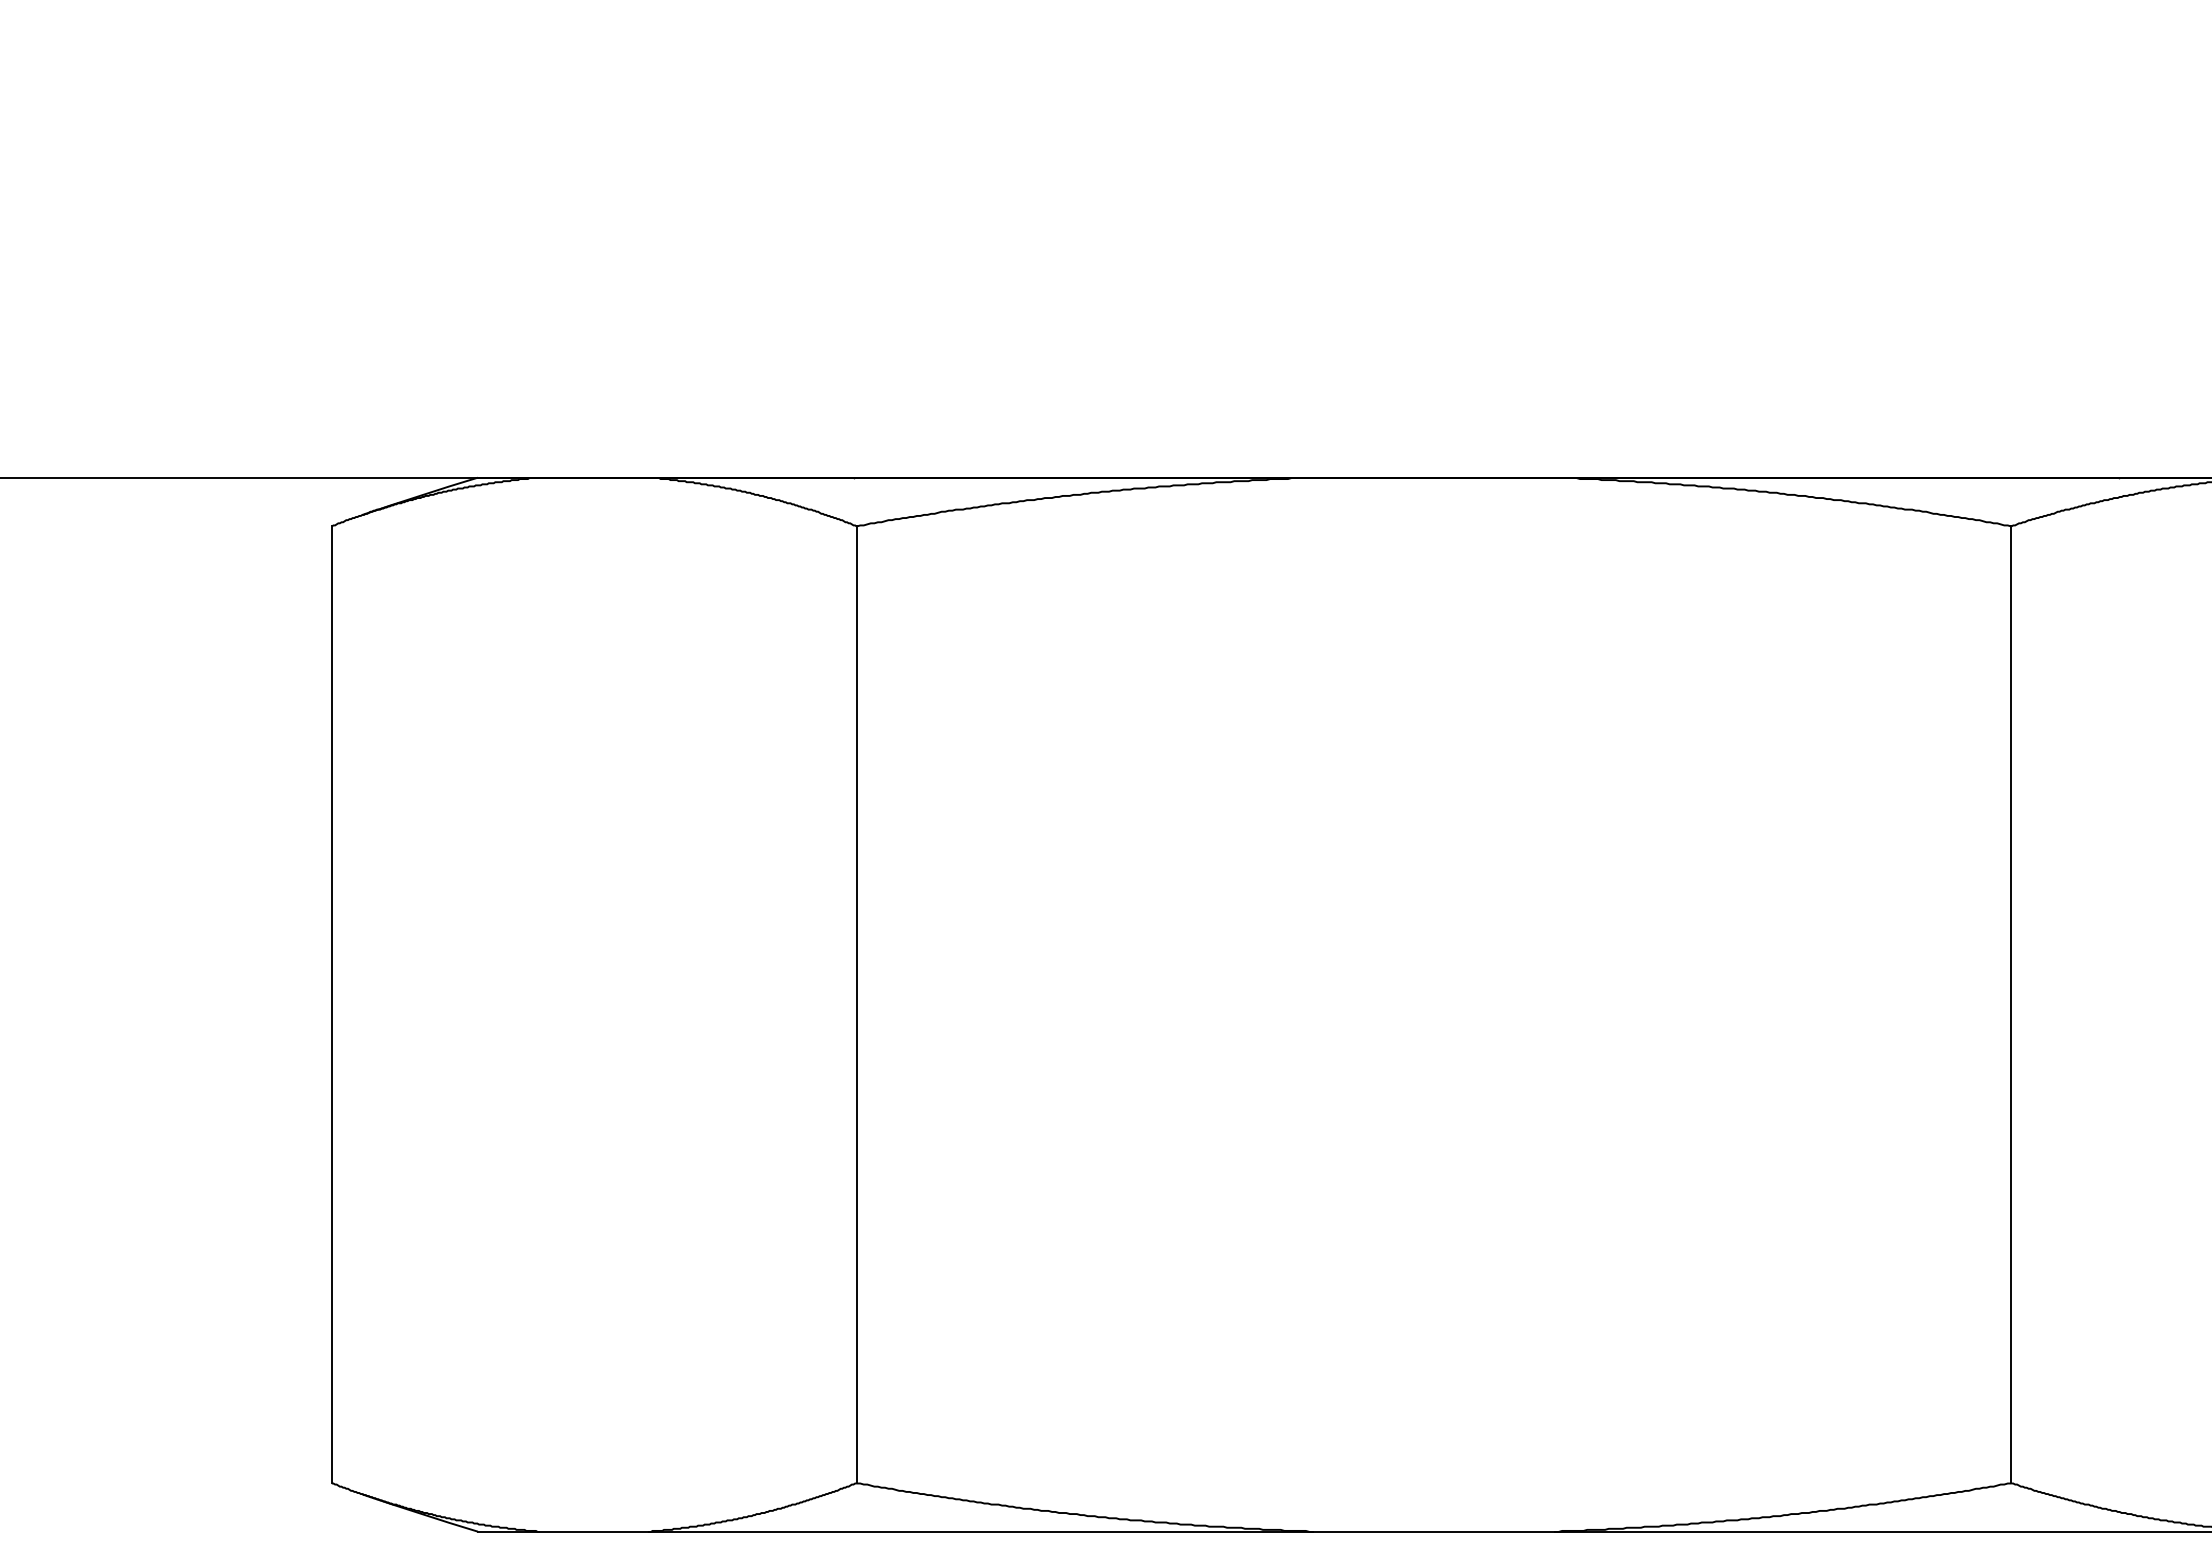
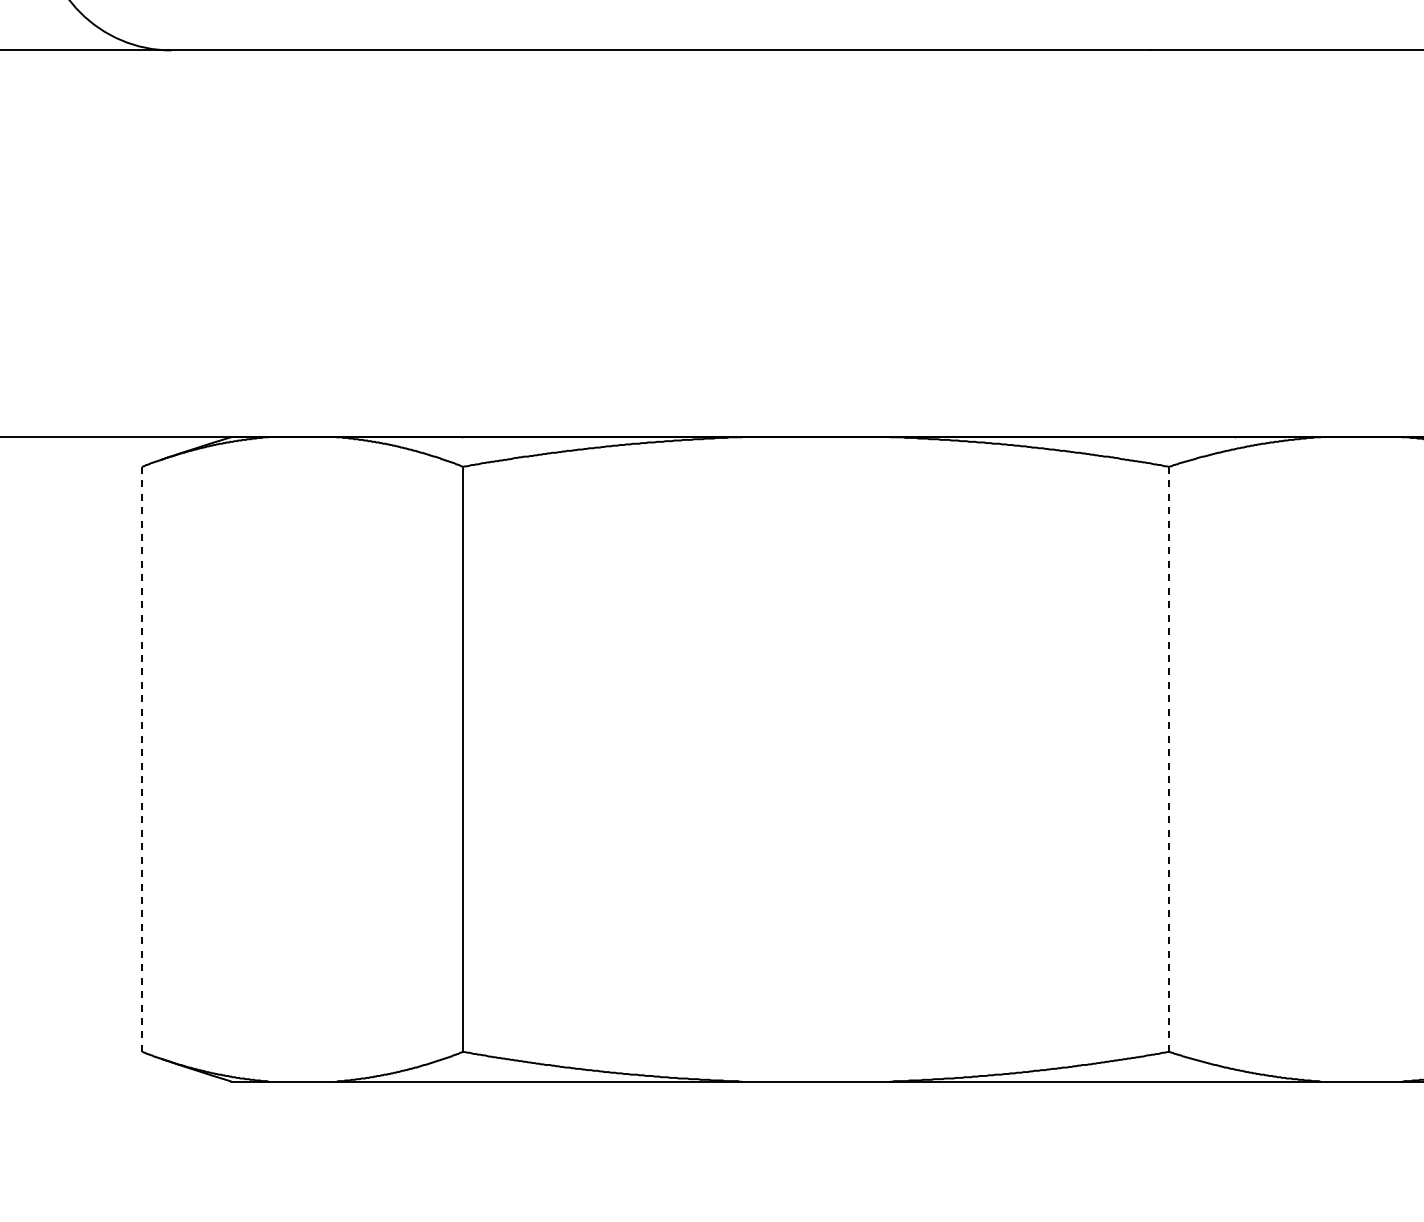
line: (332, 1004) -> (142, 759), solid -> dashed
line: (2011, 1004) -> (1169, 759), solid -> dashed

